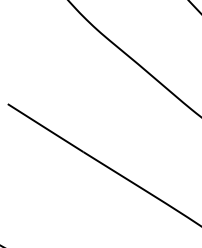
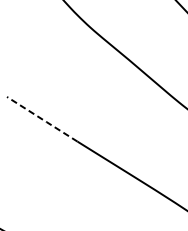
line: (46, 128) -> (43, 119), solid -> dashed

